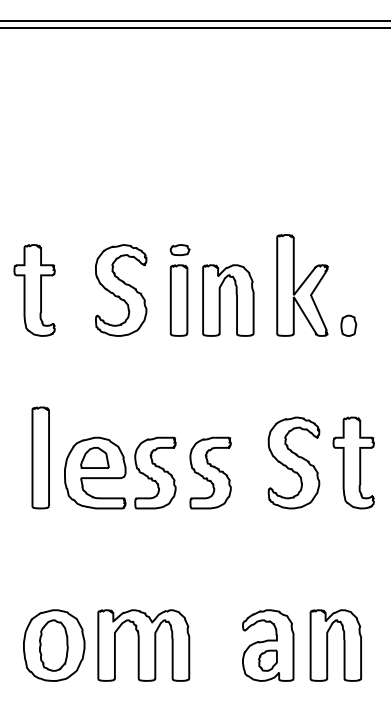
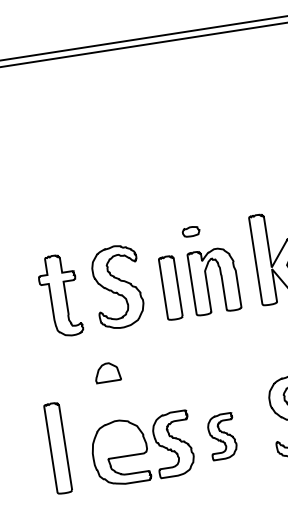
part: (179, 249) -> (190, 231), moved
part: (34, 290) -> (59, 296), moved
part: (40, 457) -> (57, 447), moved
part: (94, 457) -> (107, 372), moved
part: (210, 472) -> (222, 436), size x0.7

